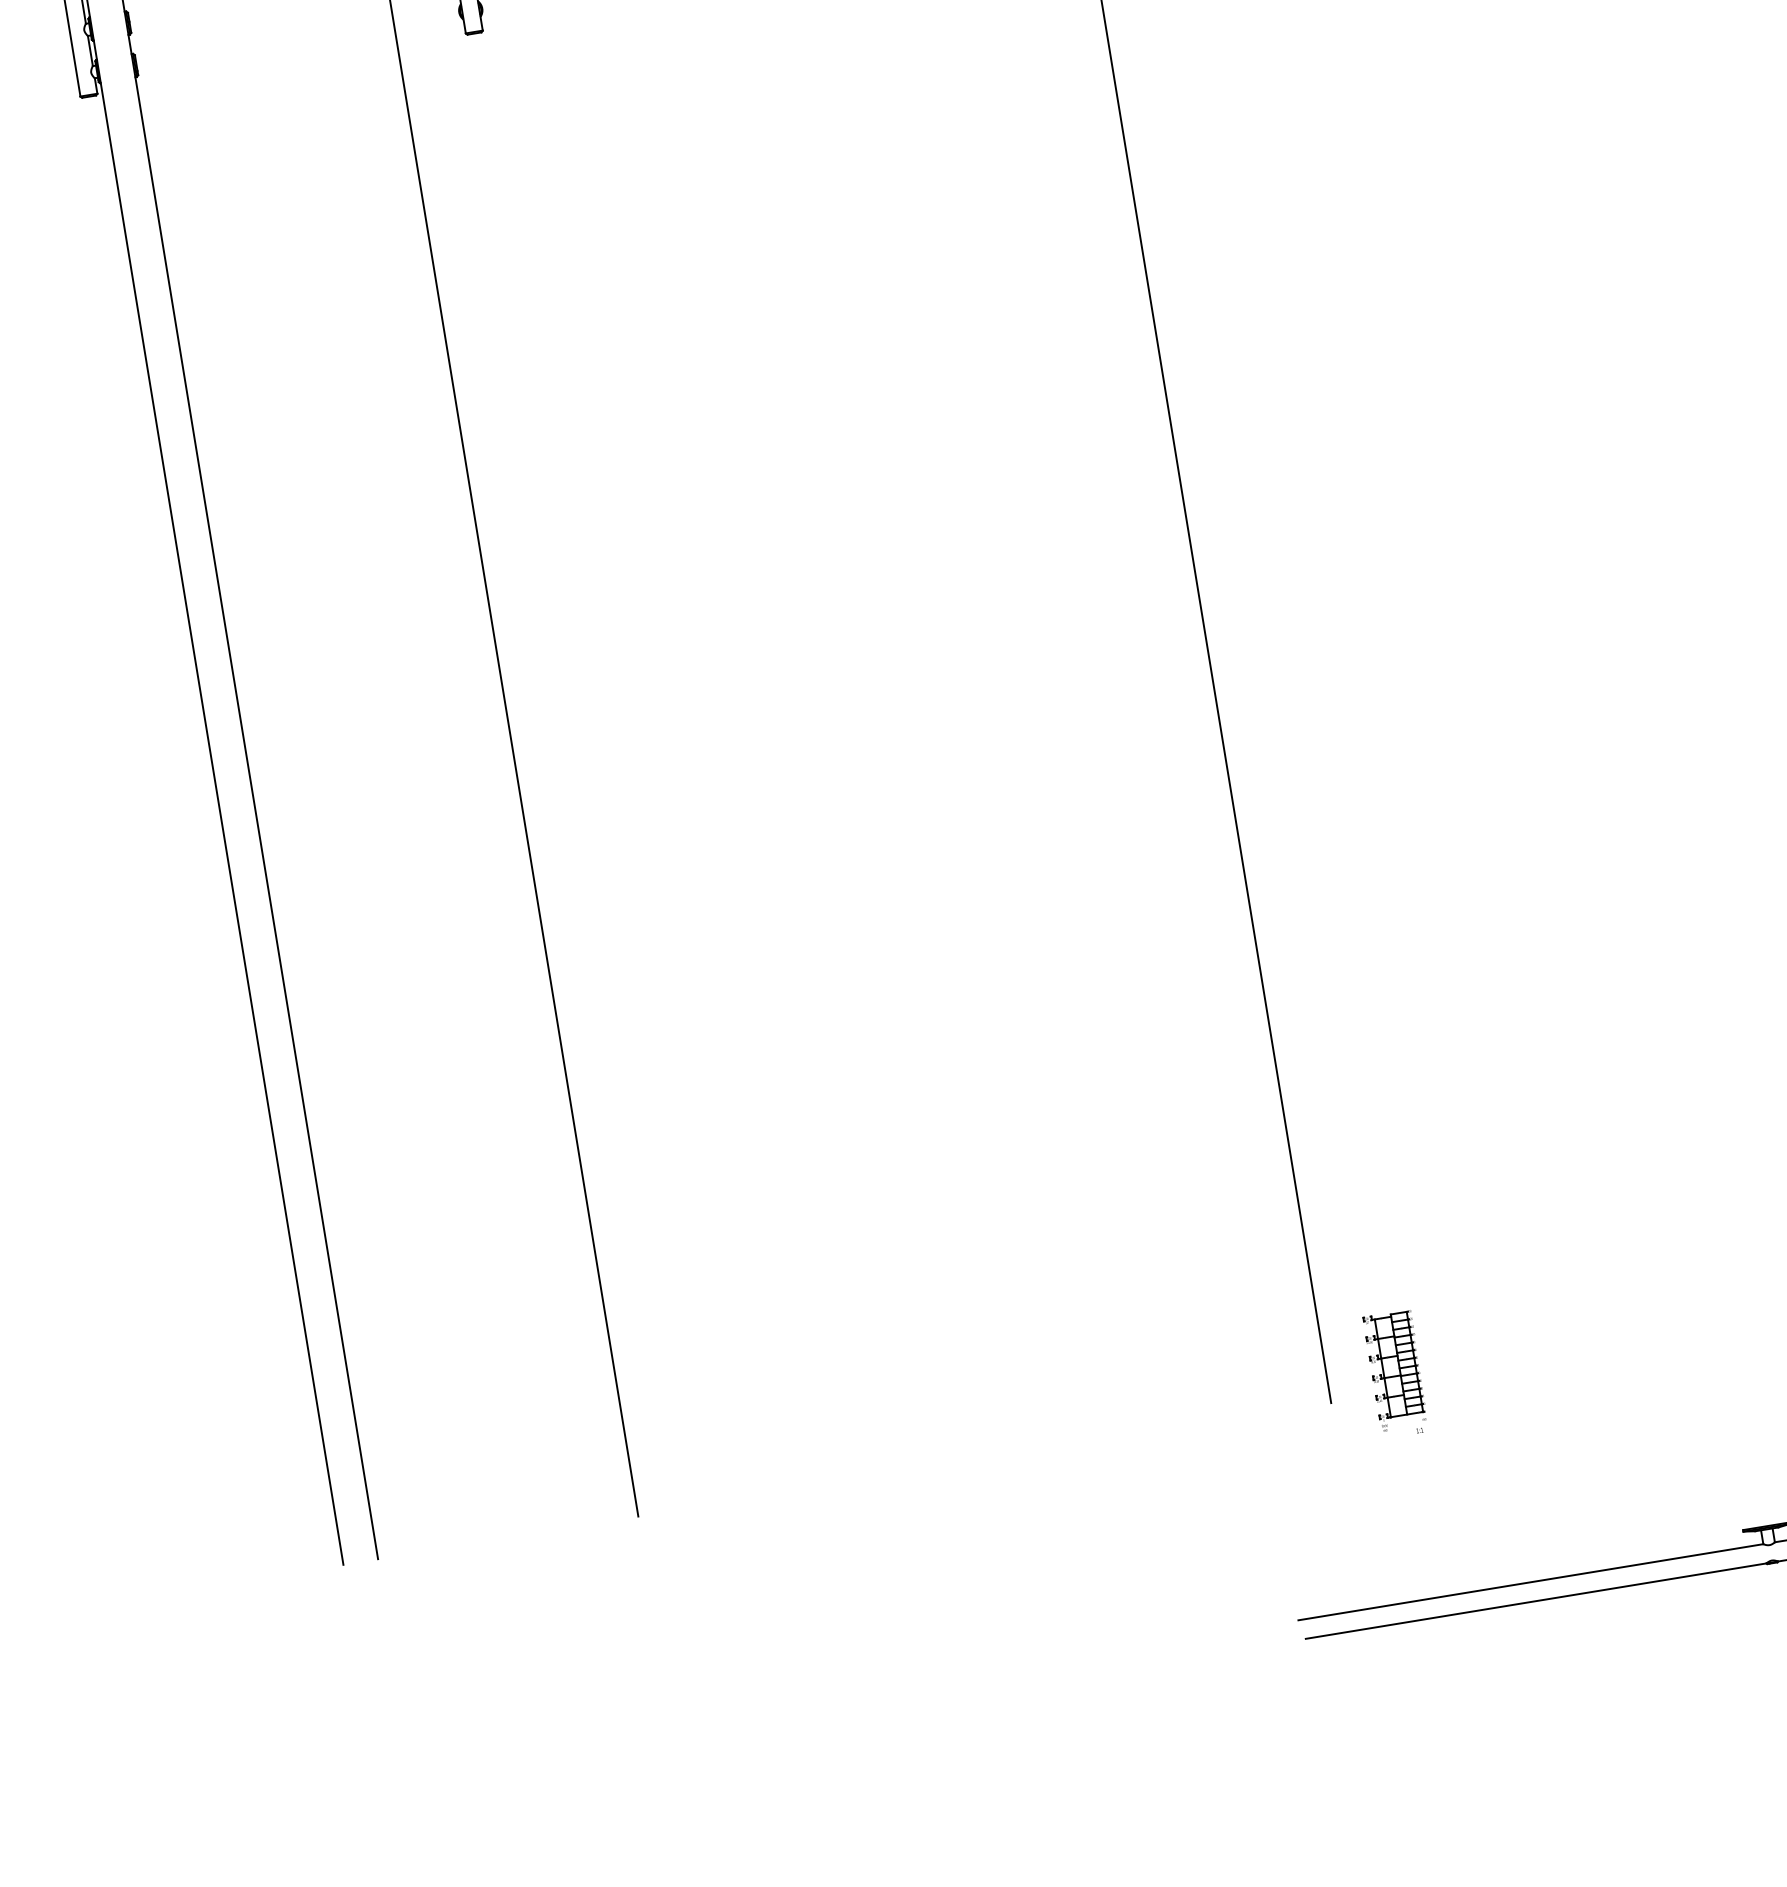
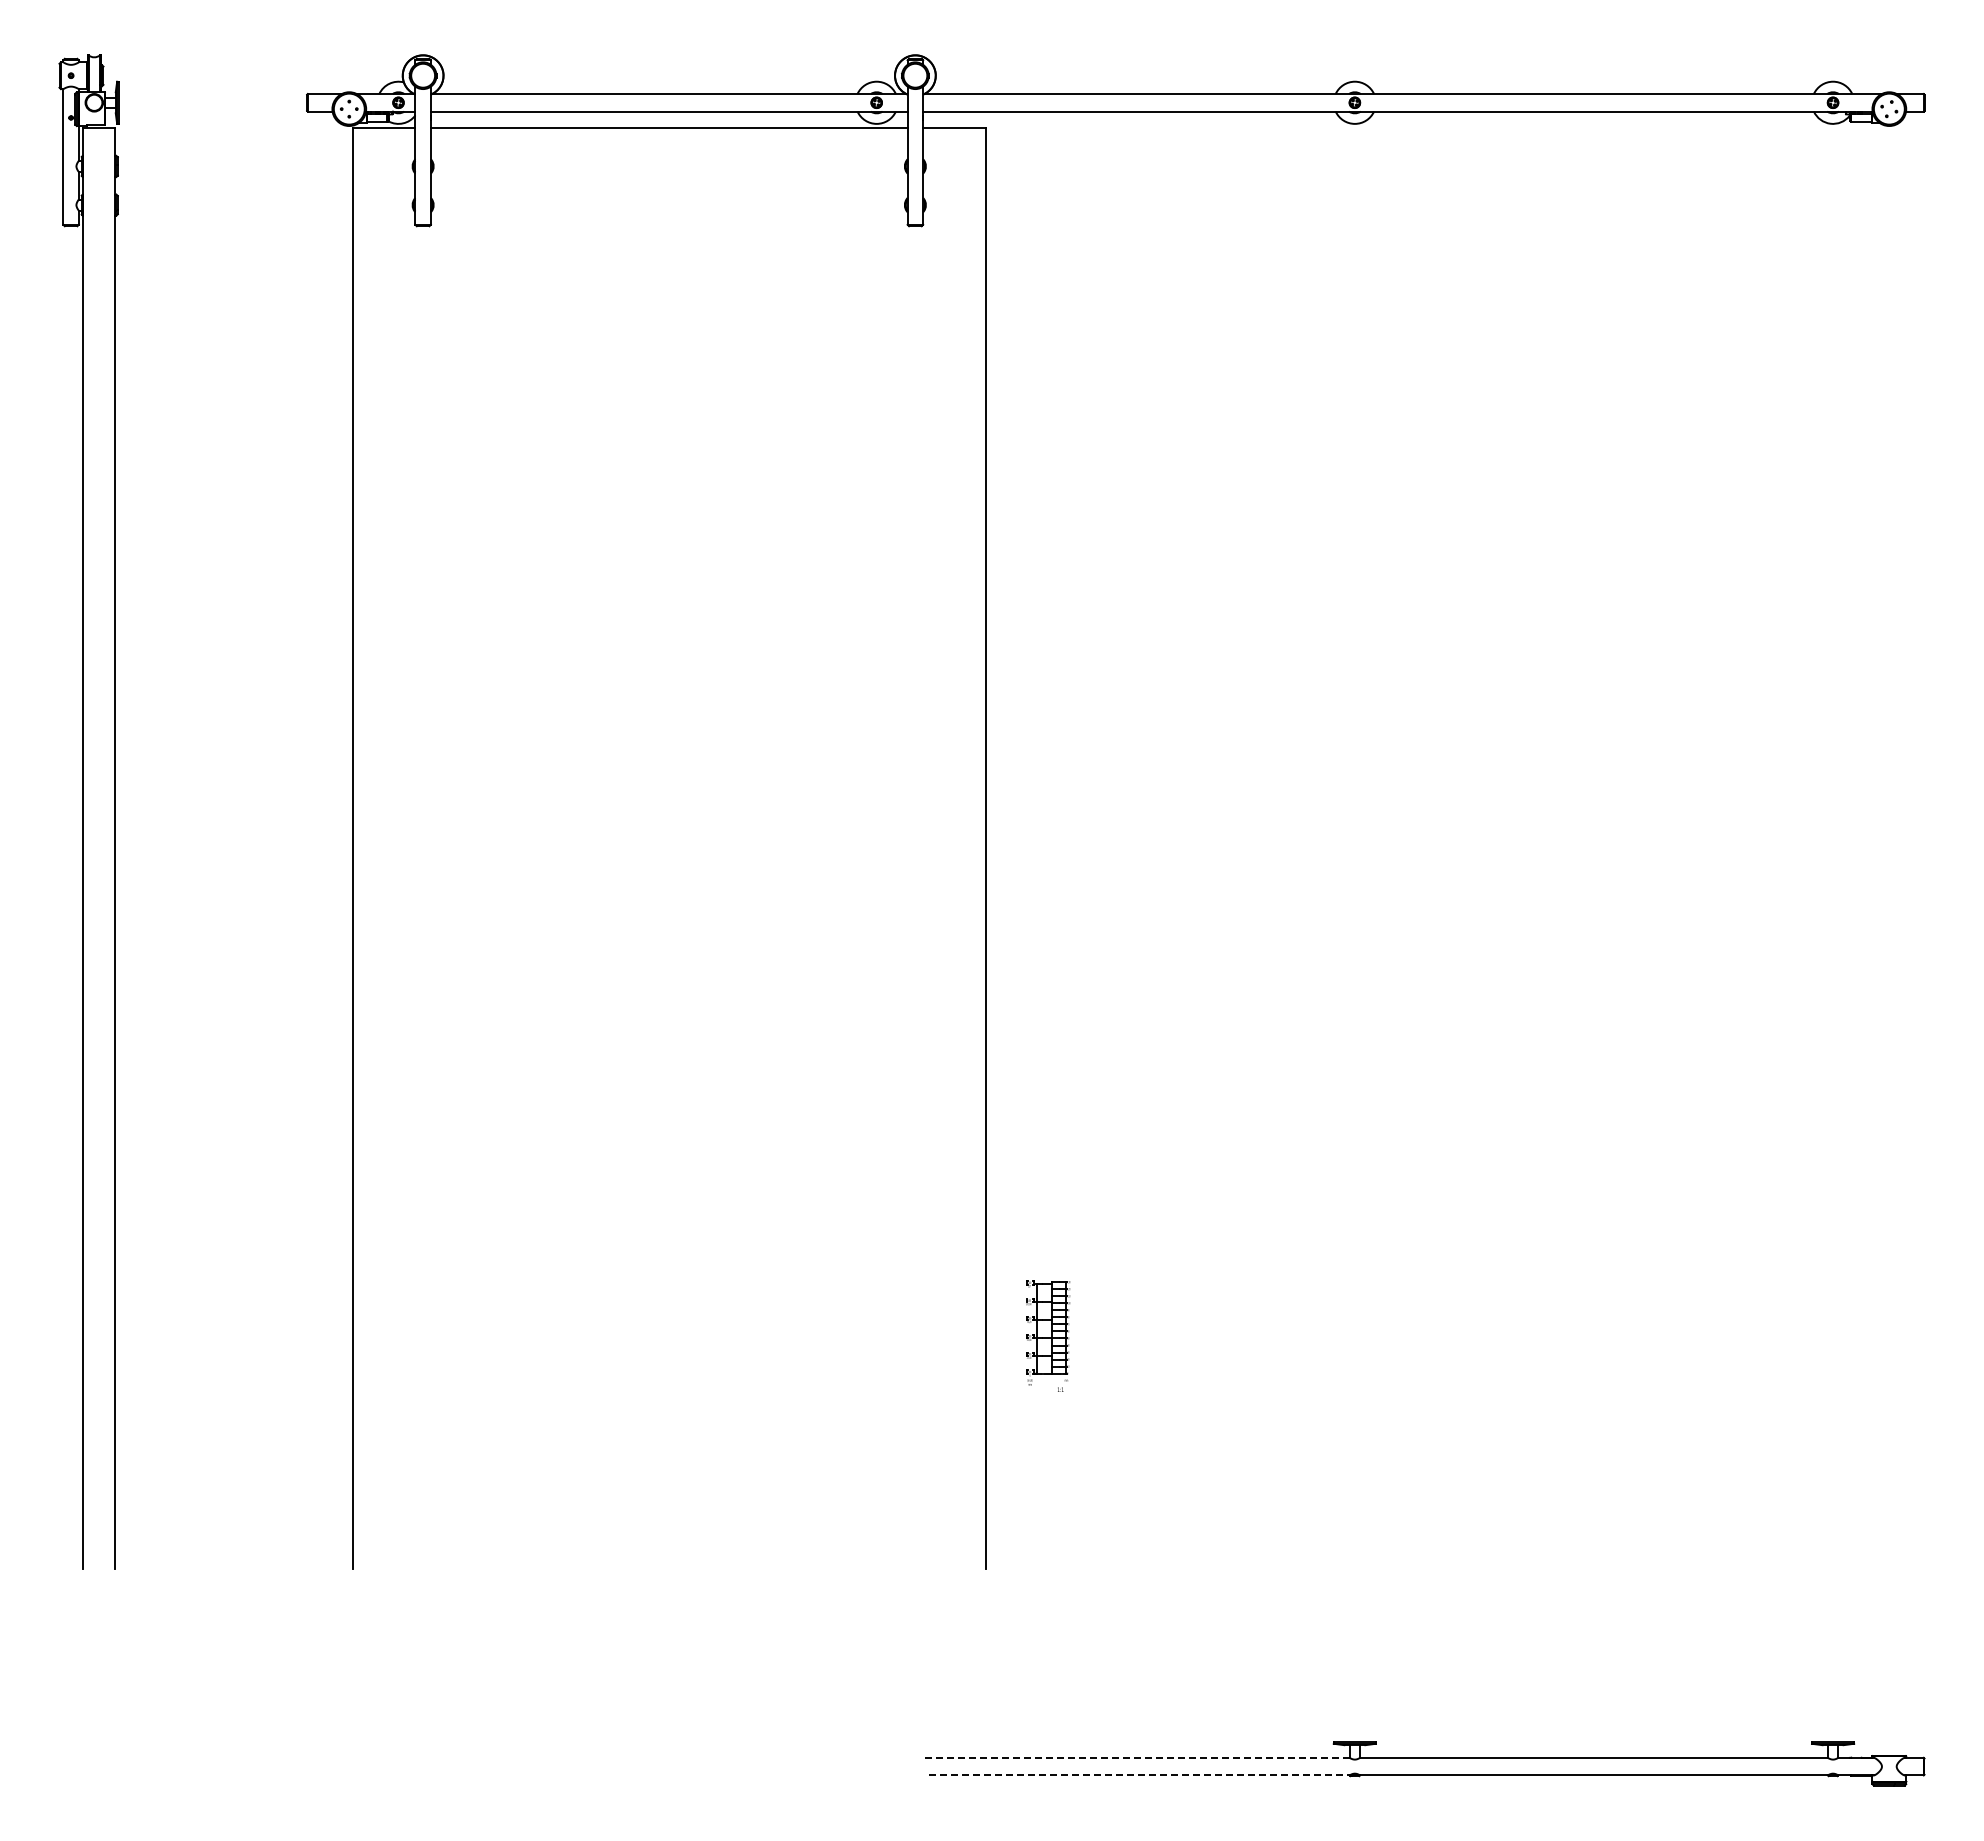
part: (1396, 1373) -> (1048, 1335), moved
line: (1529, 1582) -> (1136, 1757), solid -> dashed
line: (1536, 1601) -> (1139, 1775), solid -> dashed

